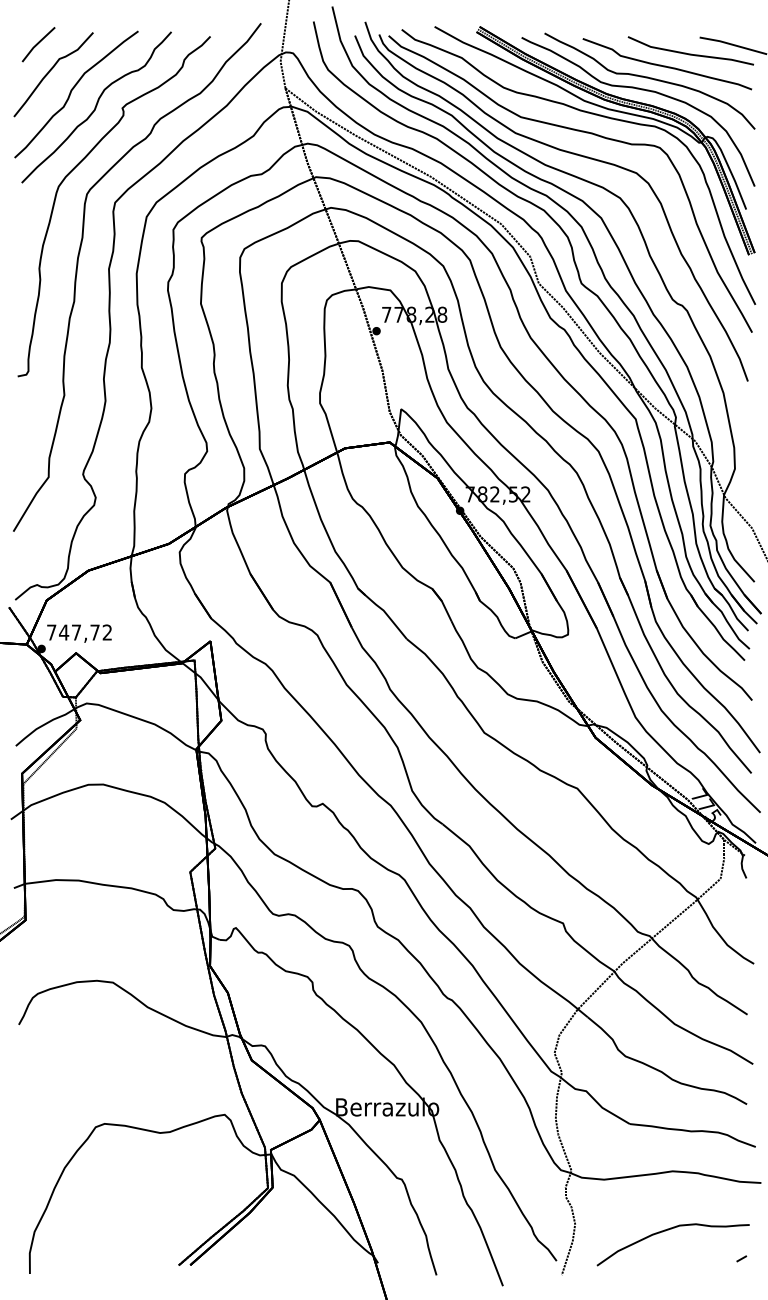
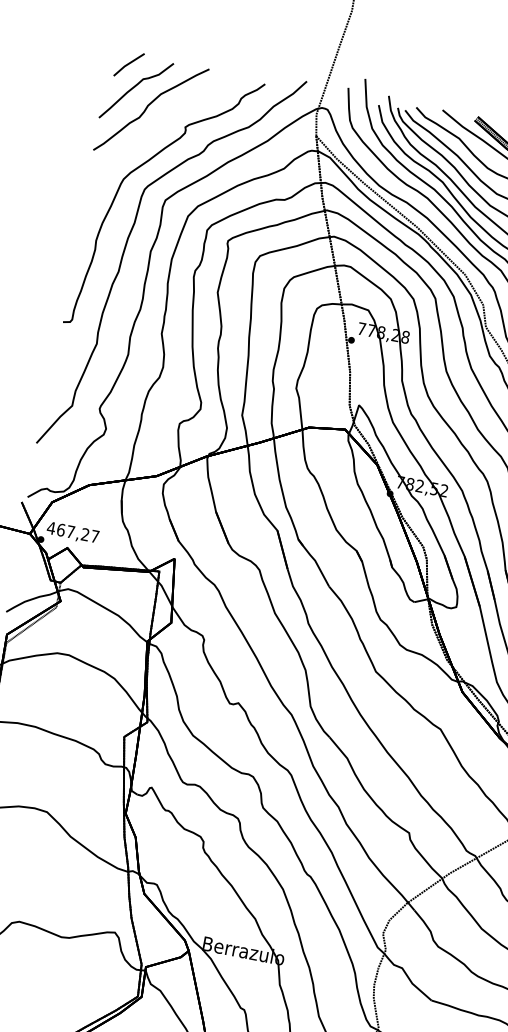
curve: (96, 107) -> (165, 122), removed
text: (78, 632) -> (72, 532), 747,72 -> 467,27

